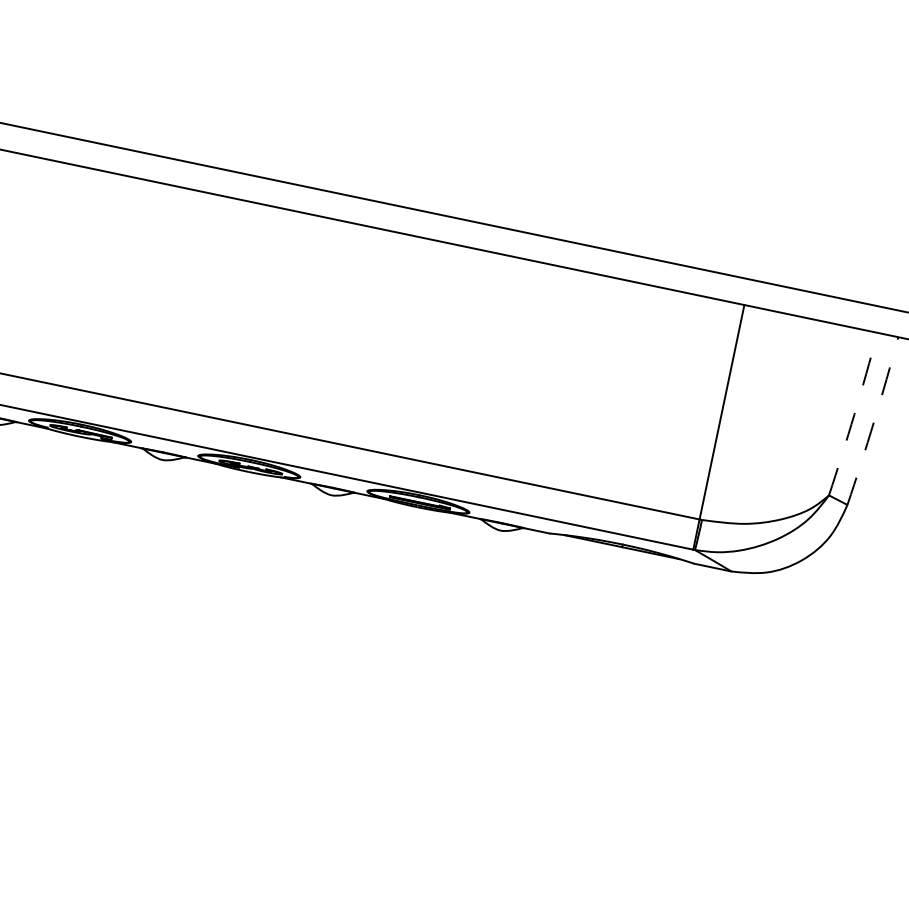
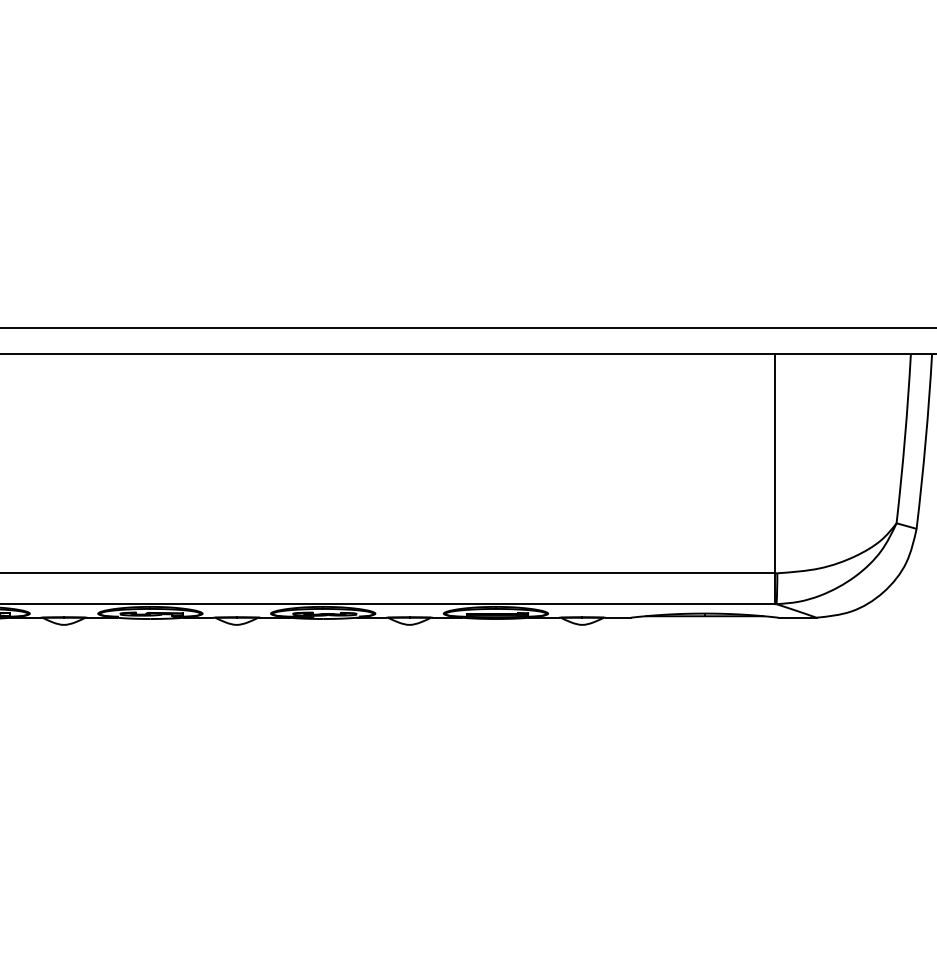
arc: (854, 414) -> (904, 438), dashed -> solid
arc: (874, 421) -> (925, 441), dashed -> solid

